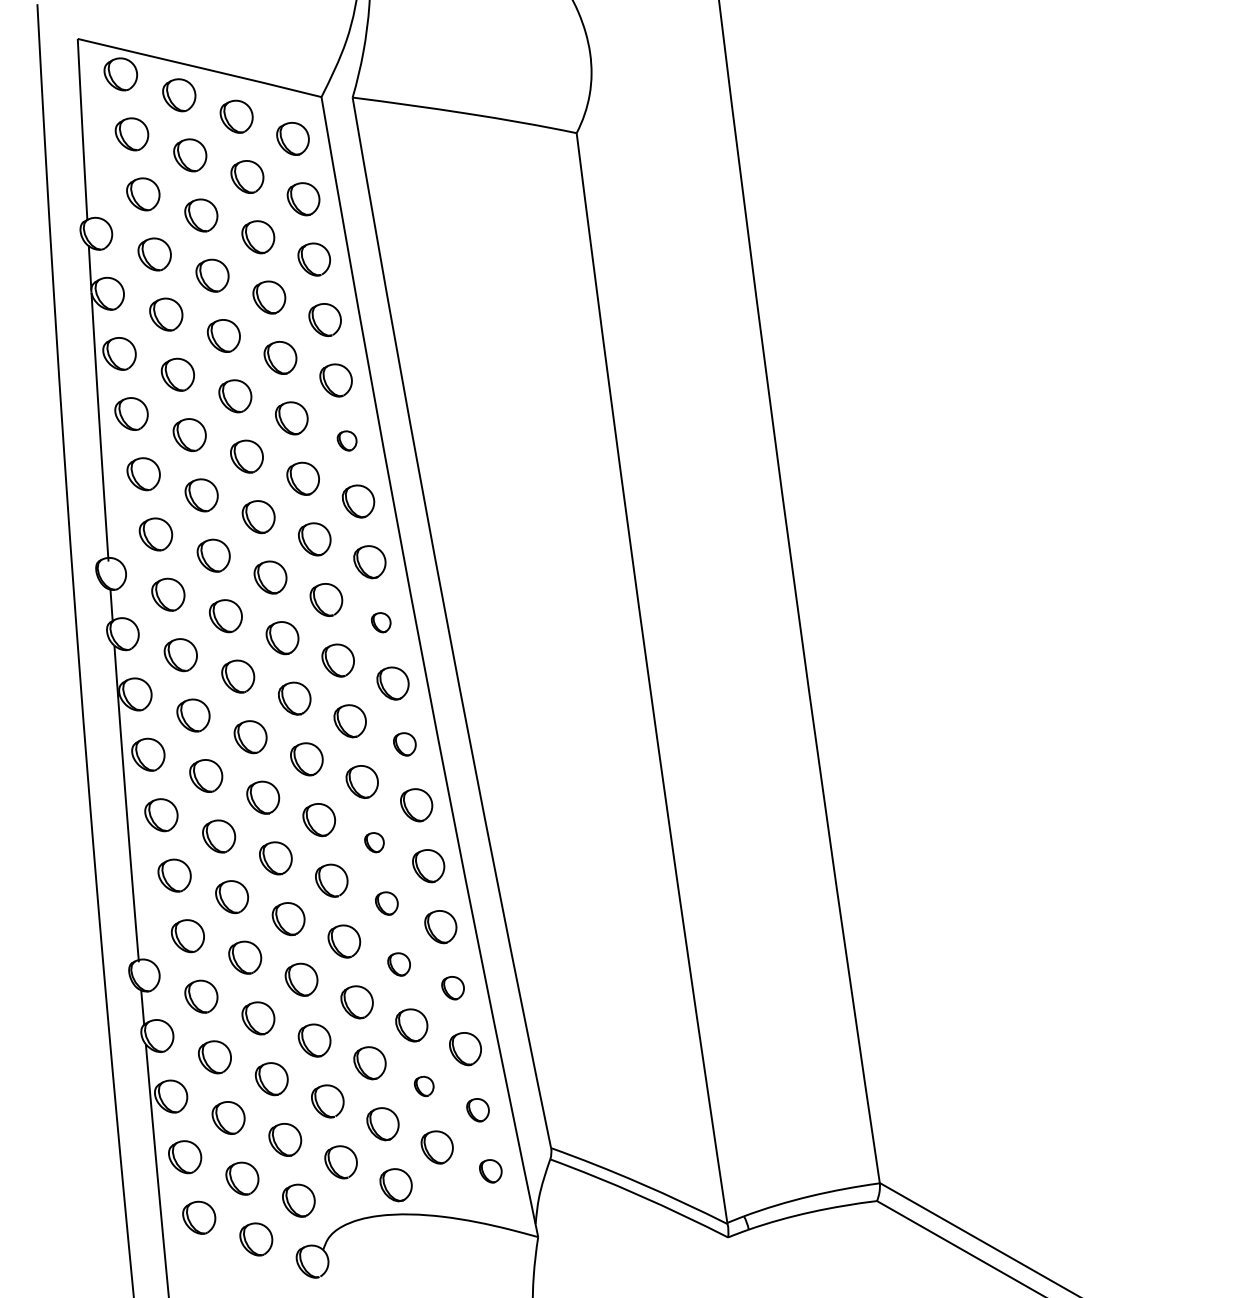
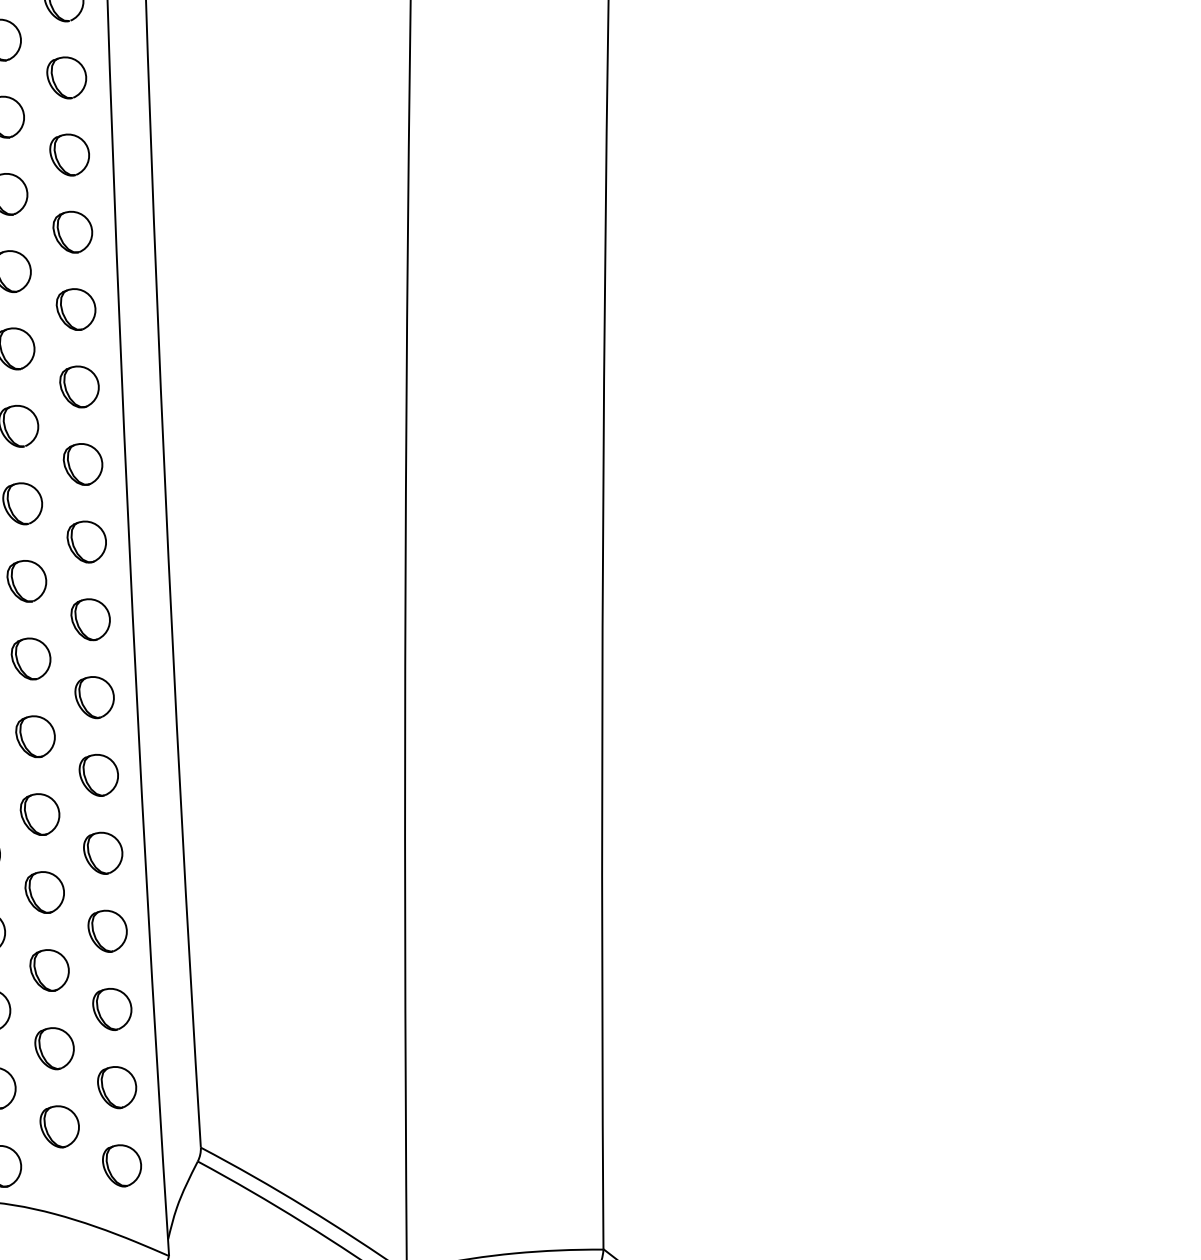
part: (346, 440) -> (71, 231), size x1.67
part: (380, 622) -> (81, 463), size x1.67
part: (404, 744) -> (89, 619), size x1.43
part: (374, 842) -> (35, 736), size x1.67
part: (386, 903) -> (39, 814), size x1.43
part: (398, 964) -> (43, 892), size x1.43
part: (452, 988) -> (106, 931), size x1.43
part: (423, 1086) -> (53, 1048), size x1.67
part: (477, 1110) -> (115, 1087), size x1.43
part: (490, 1171) -> (121, 1165), size x1.43

